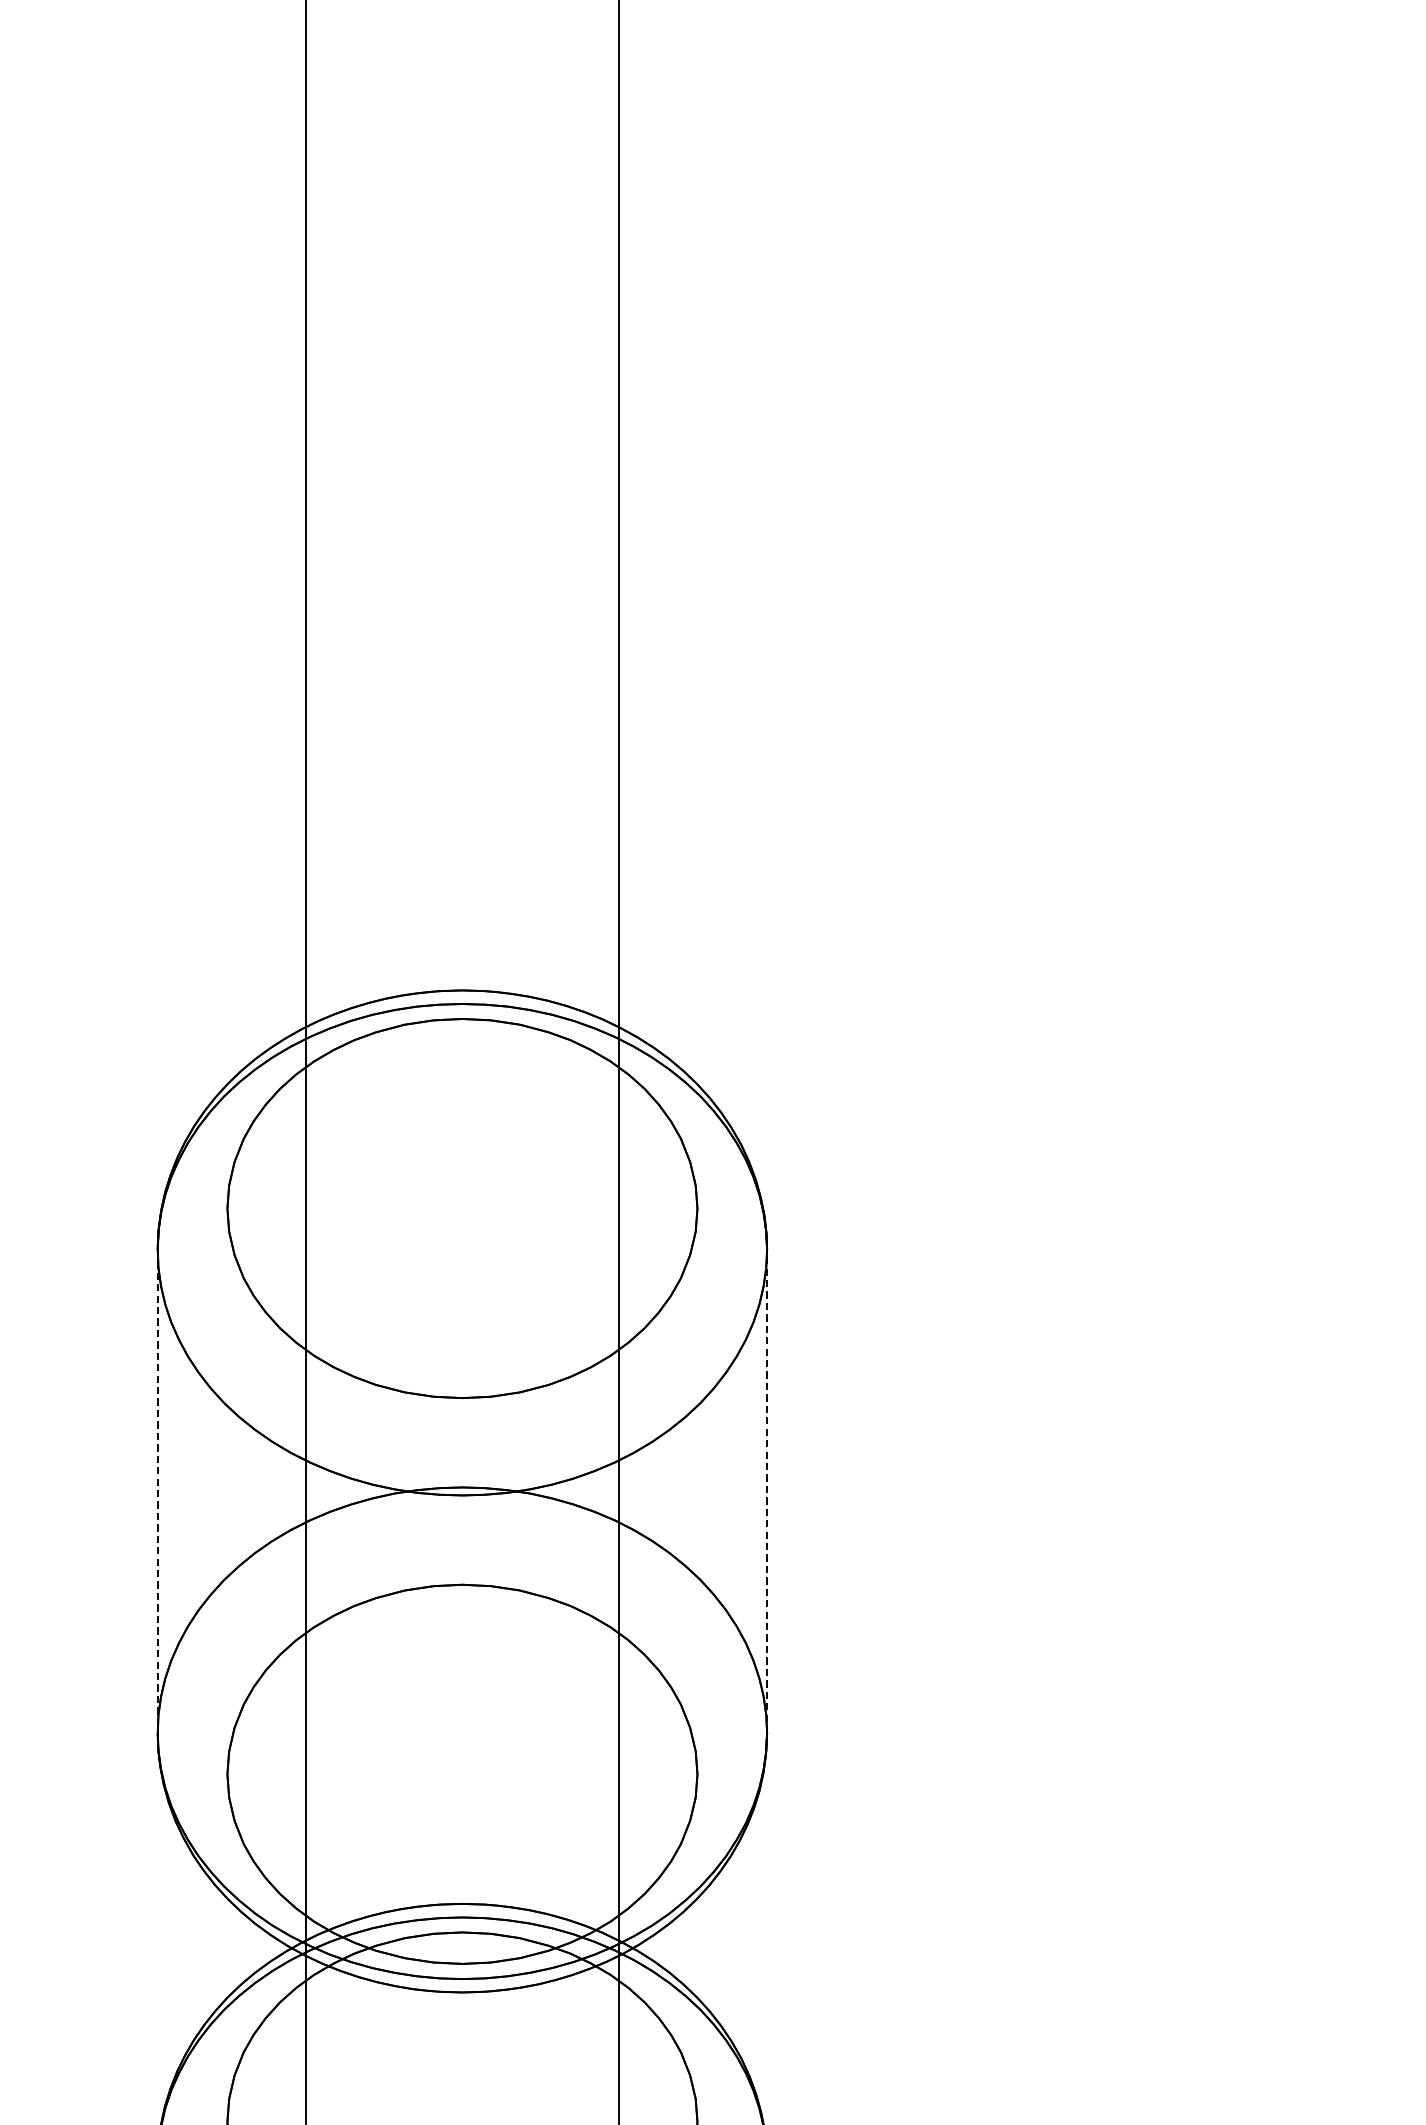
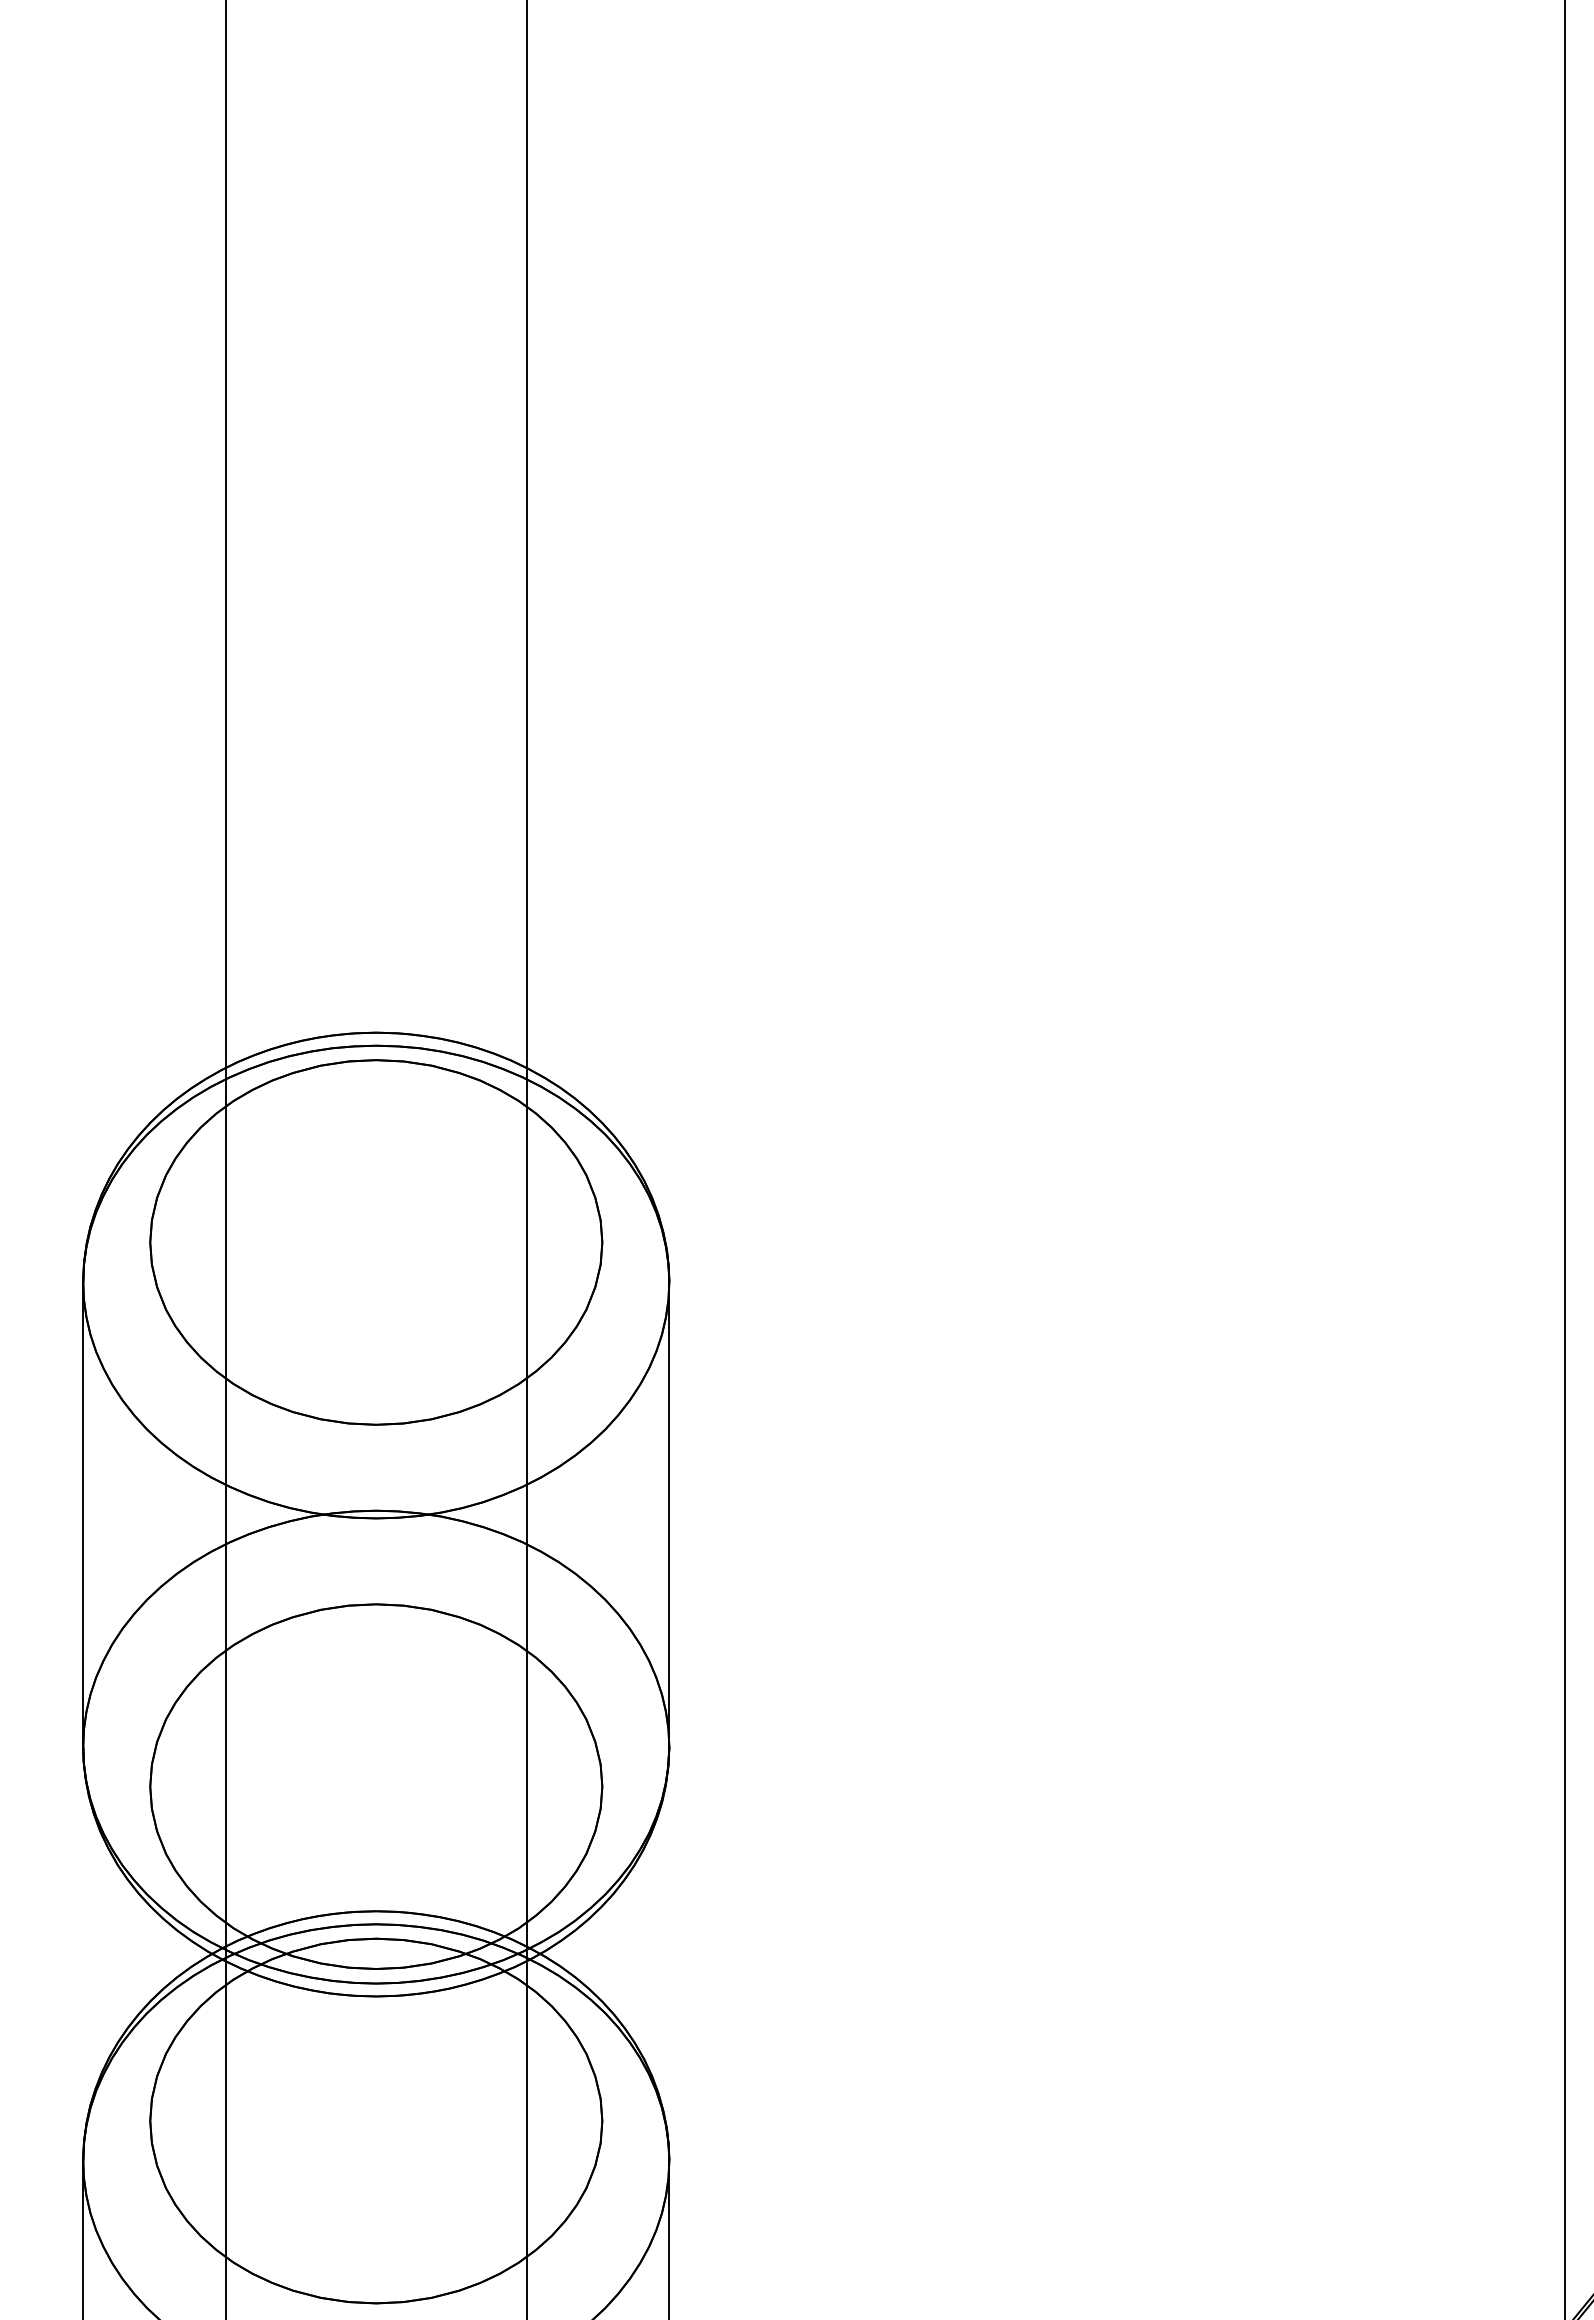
line: (767, 1491) -> (669, 1514), dashed -> solid
line: (158, 1492) -> (83, 1515), dashed -> solid

